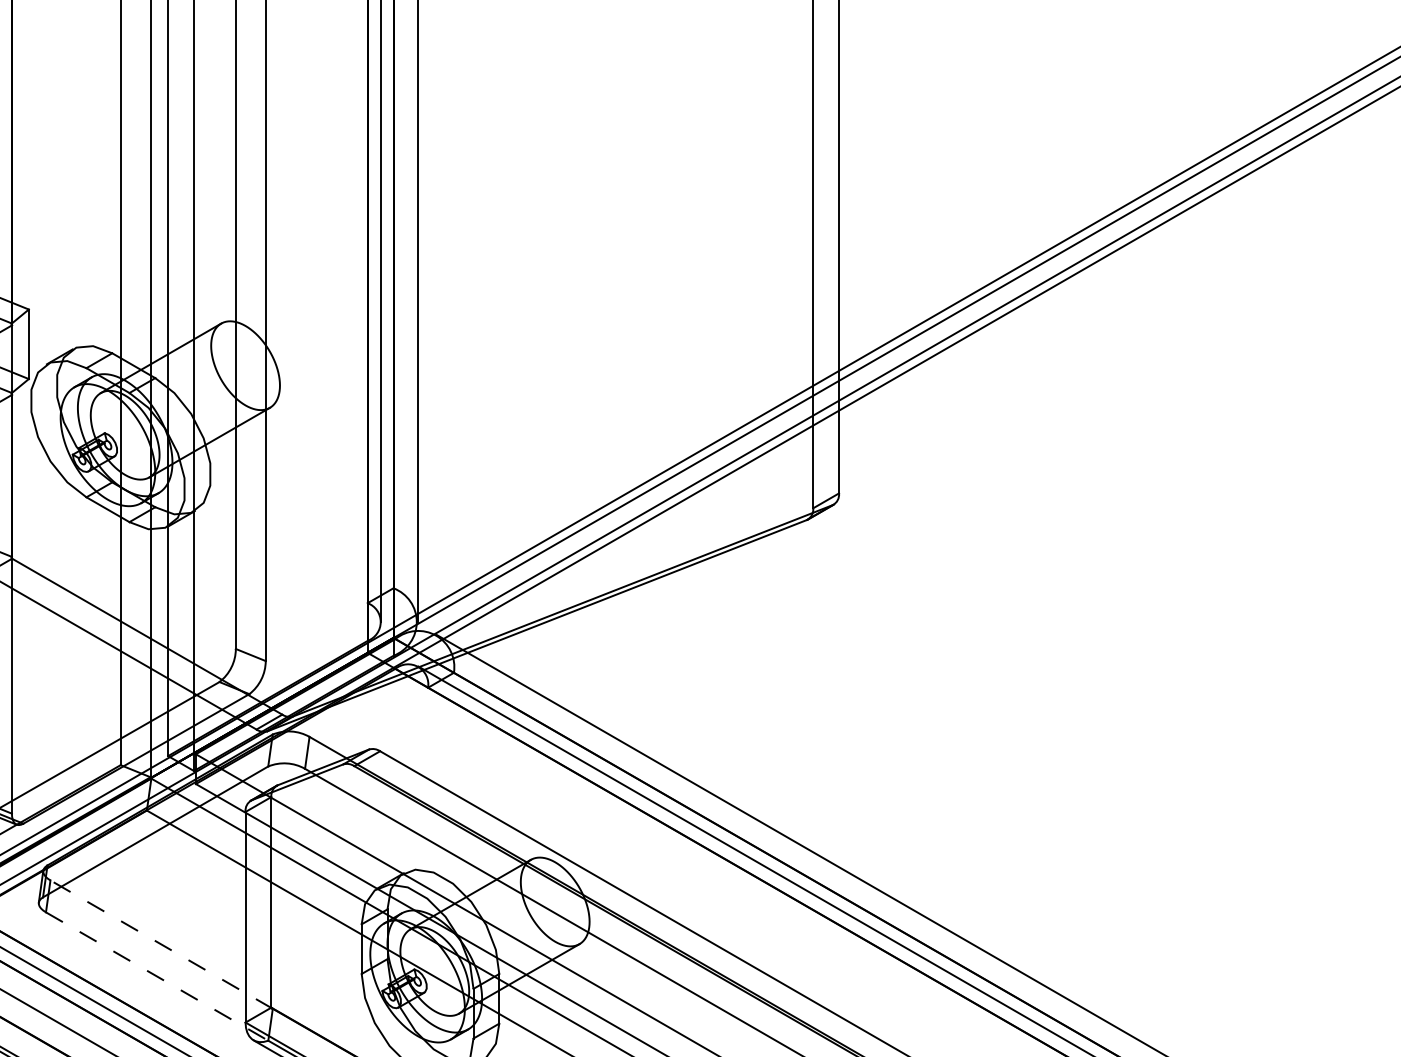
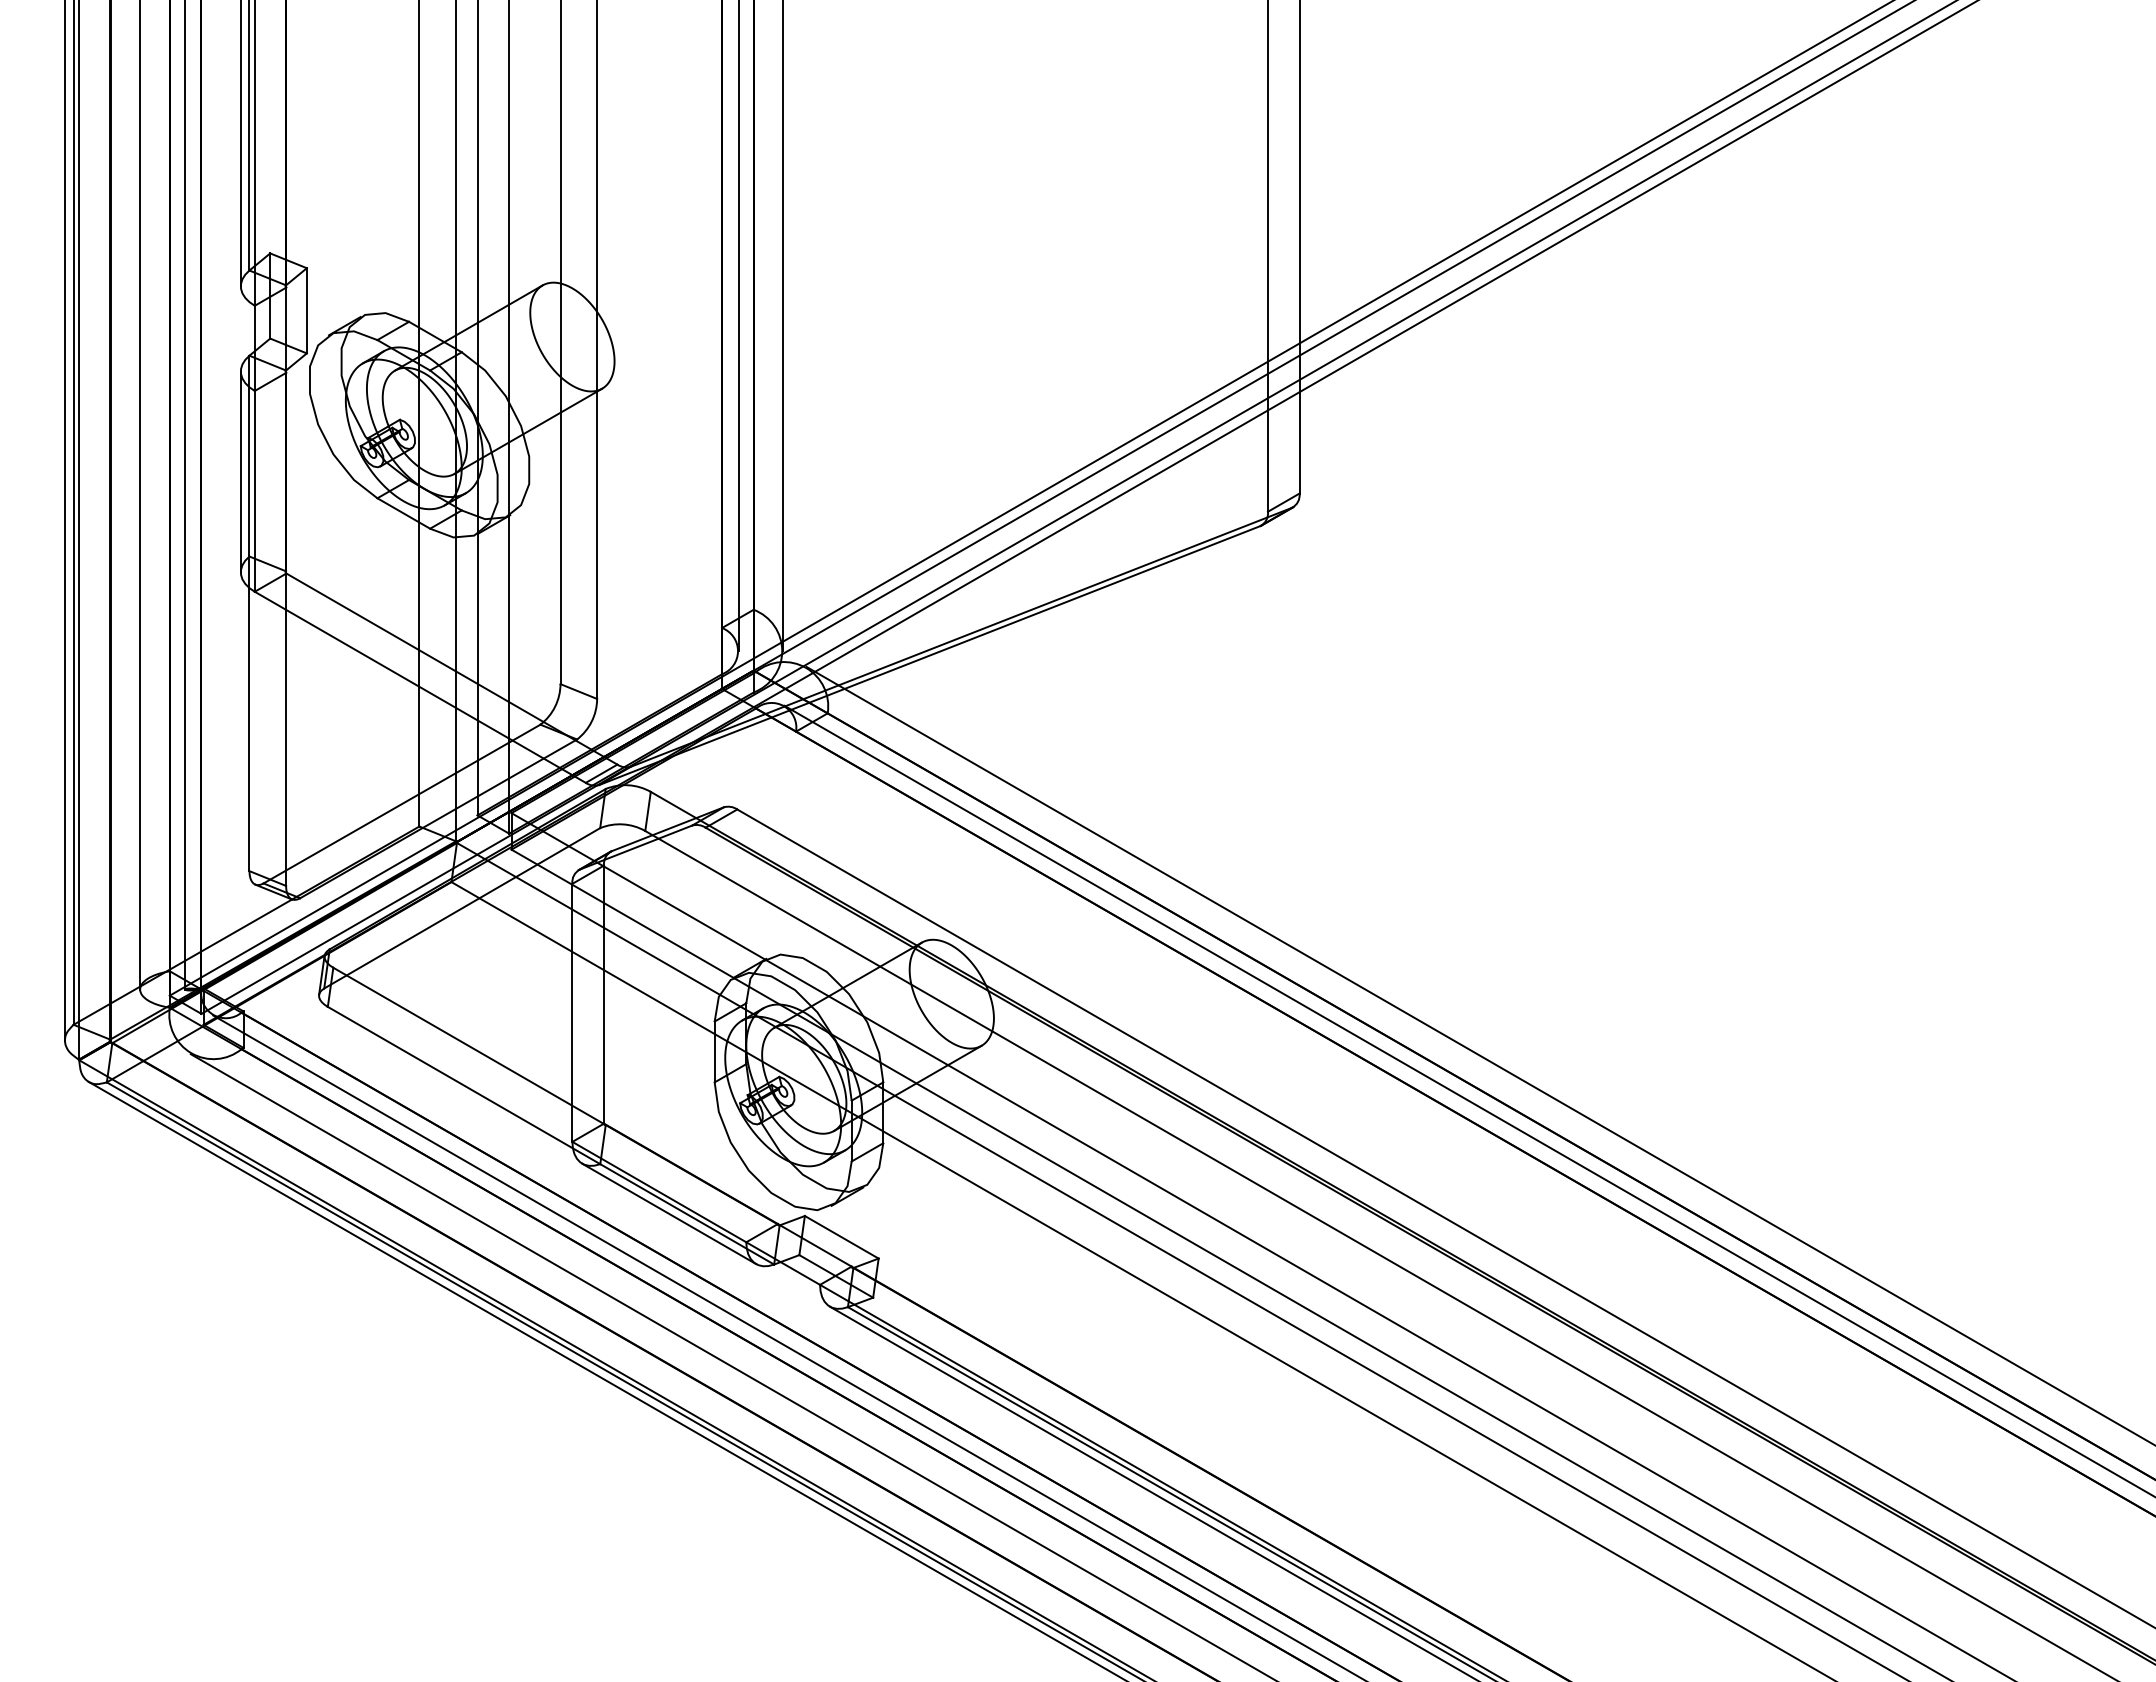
line: (161, 944) -> (469, 1046), dashed -> solid
line: (157, 976) -> (464, 1085), dashed -> solid

